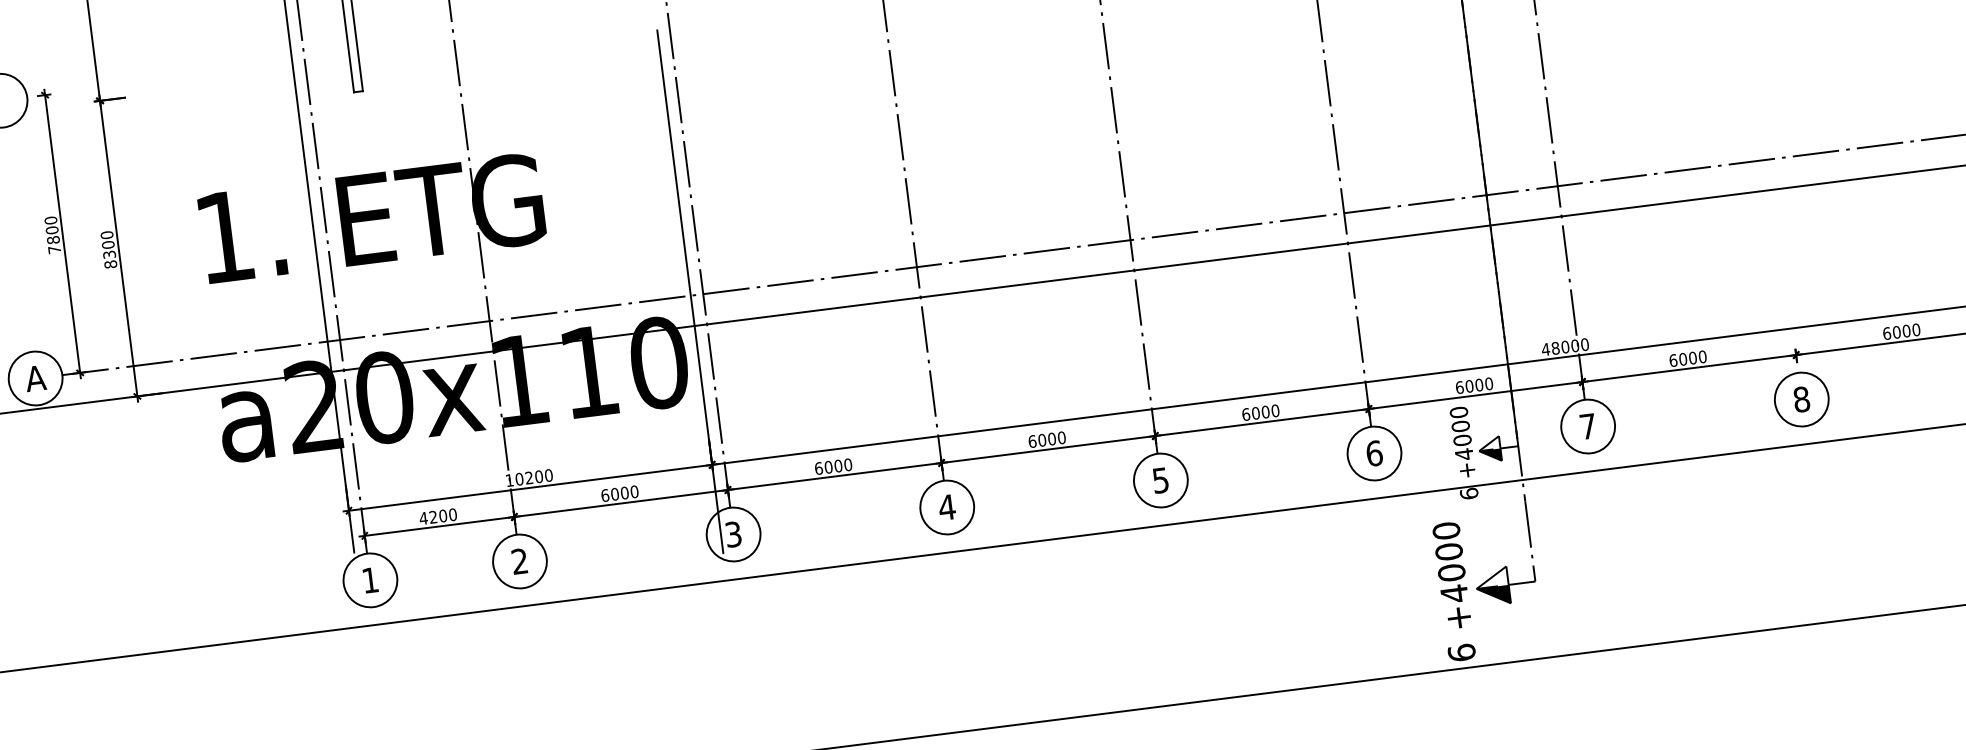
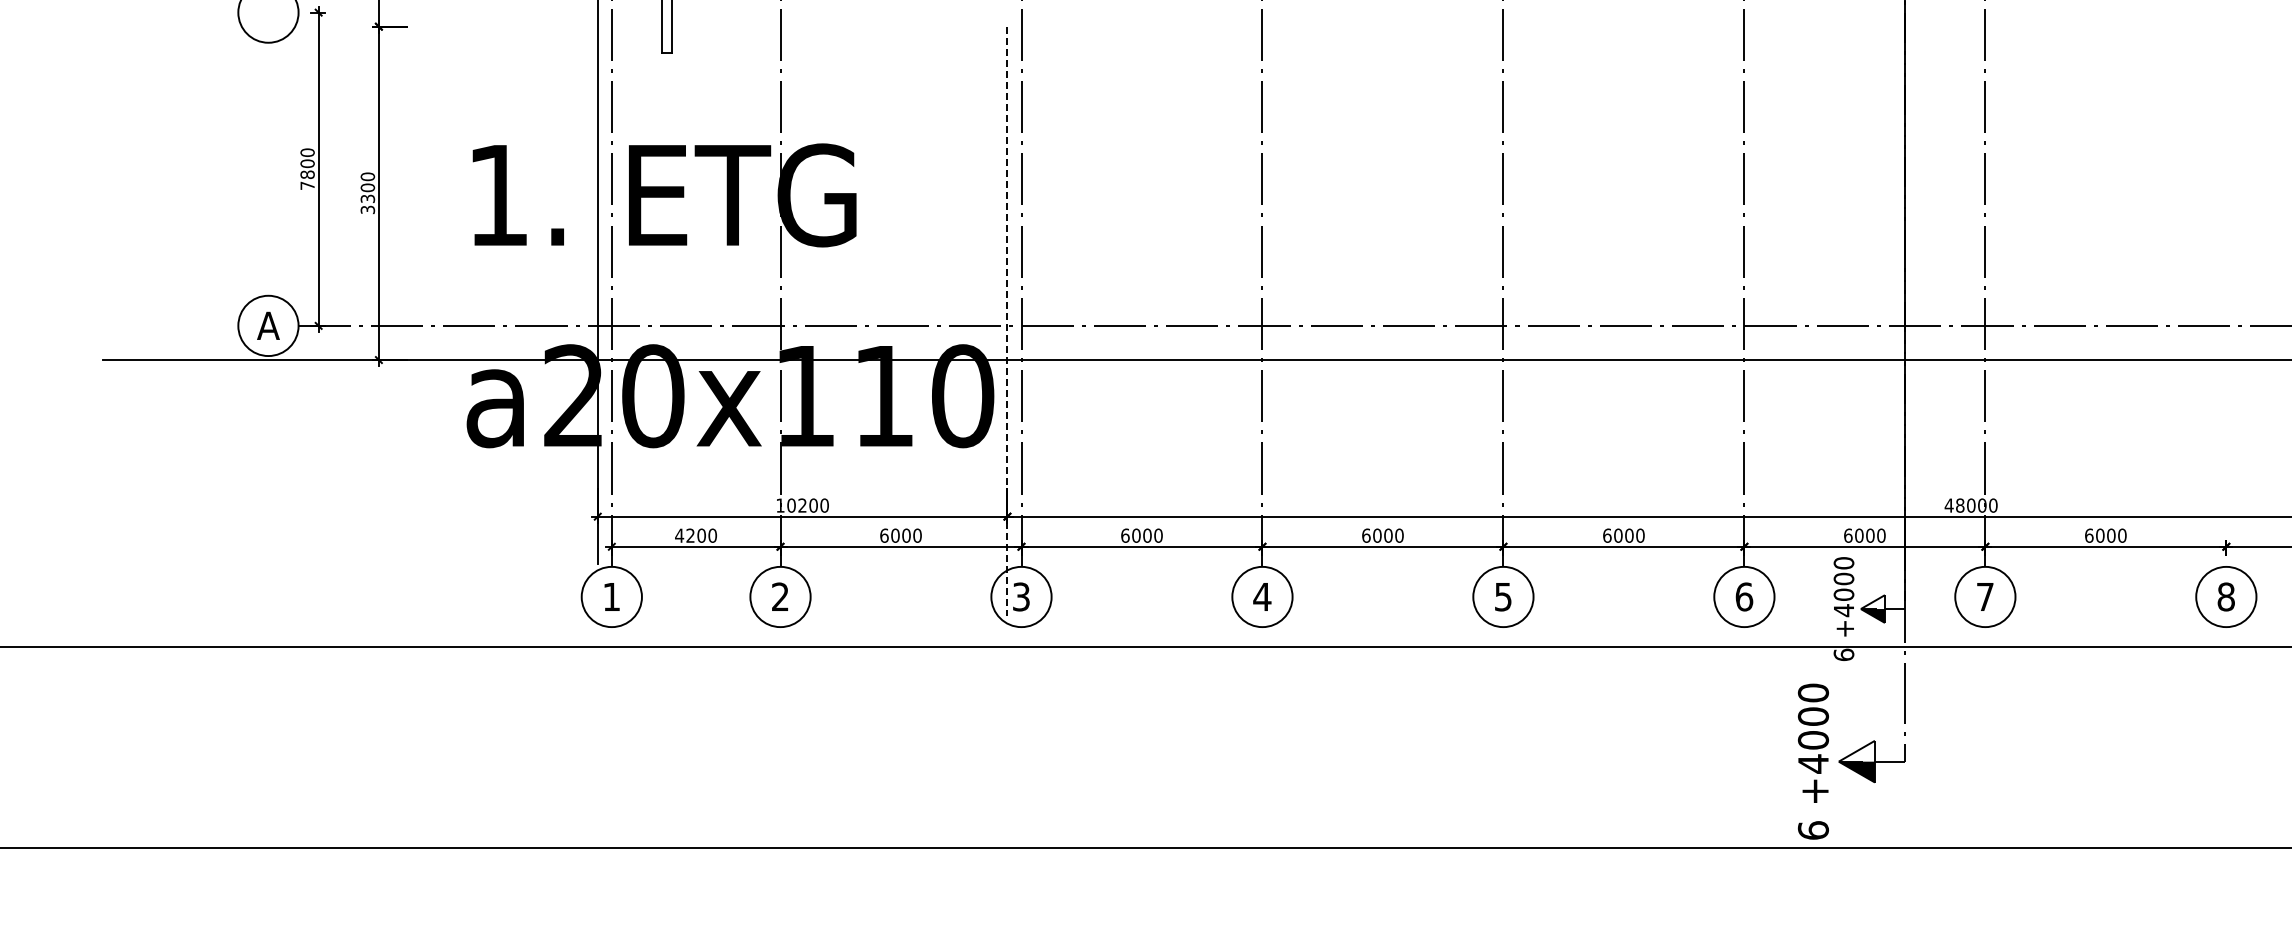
text: (110, 264) -> (367, 209), 8300 -> 3300
line: (690, 291) -> (1007, 321), solid -> dashed

